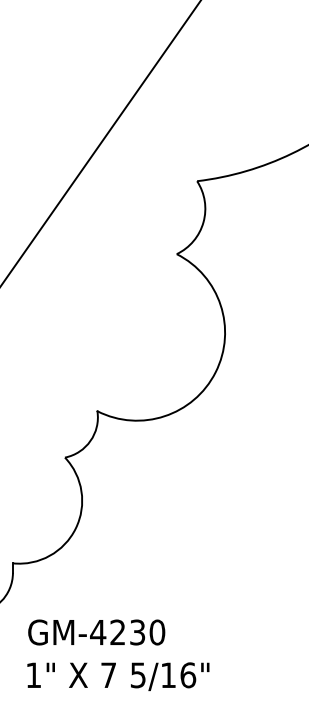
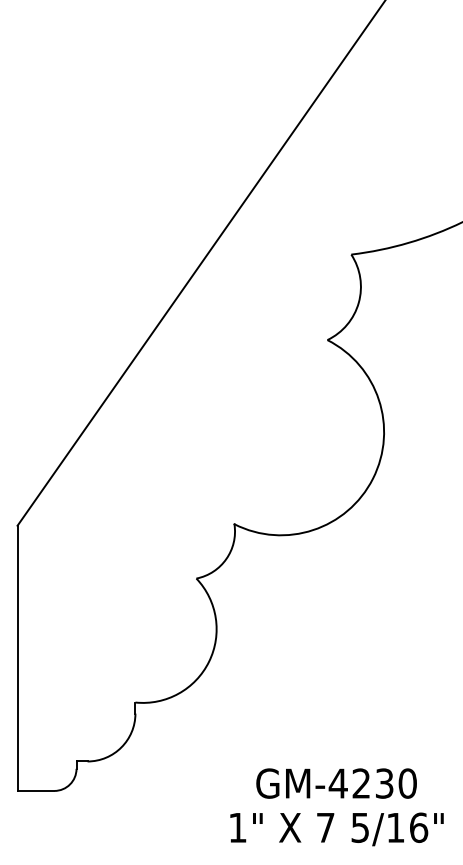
text: (96, 632) -> (336, 783), moved
text: (117, 676) -> (336, 829), moved

